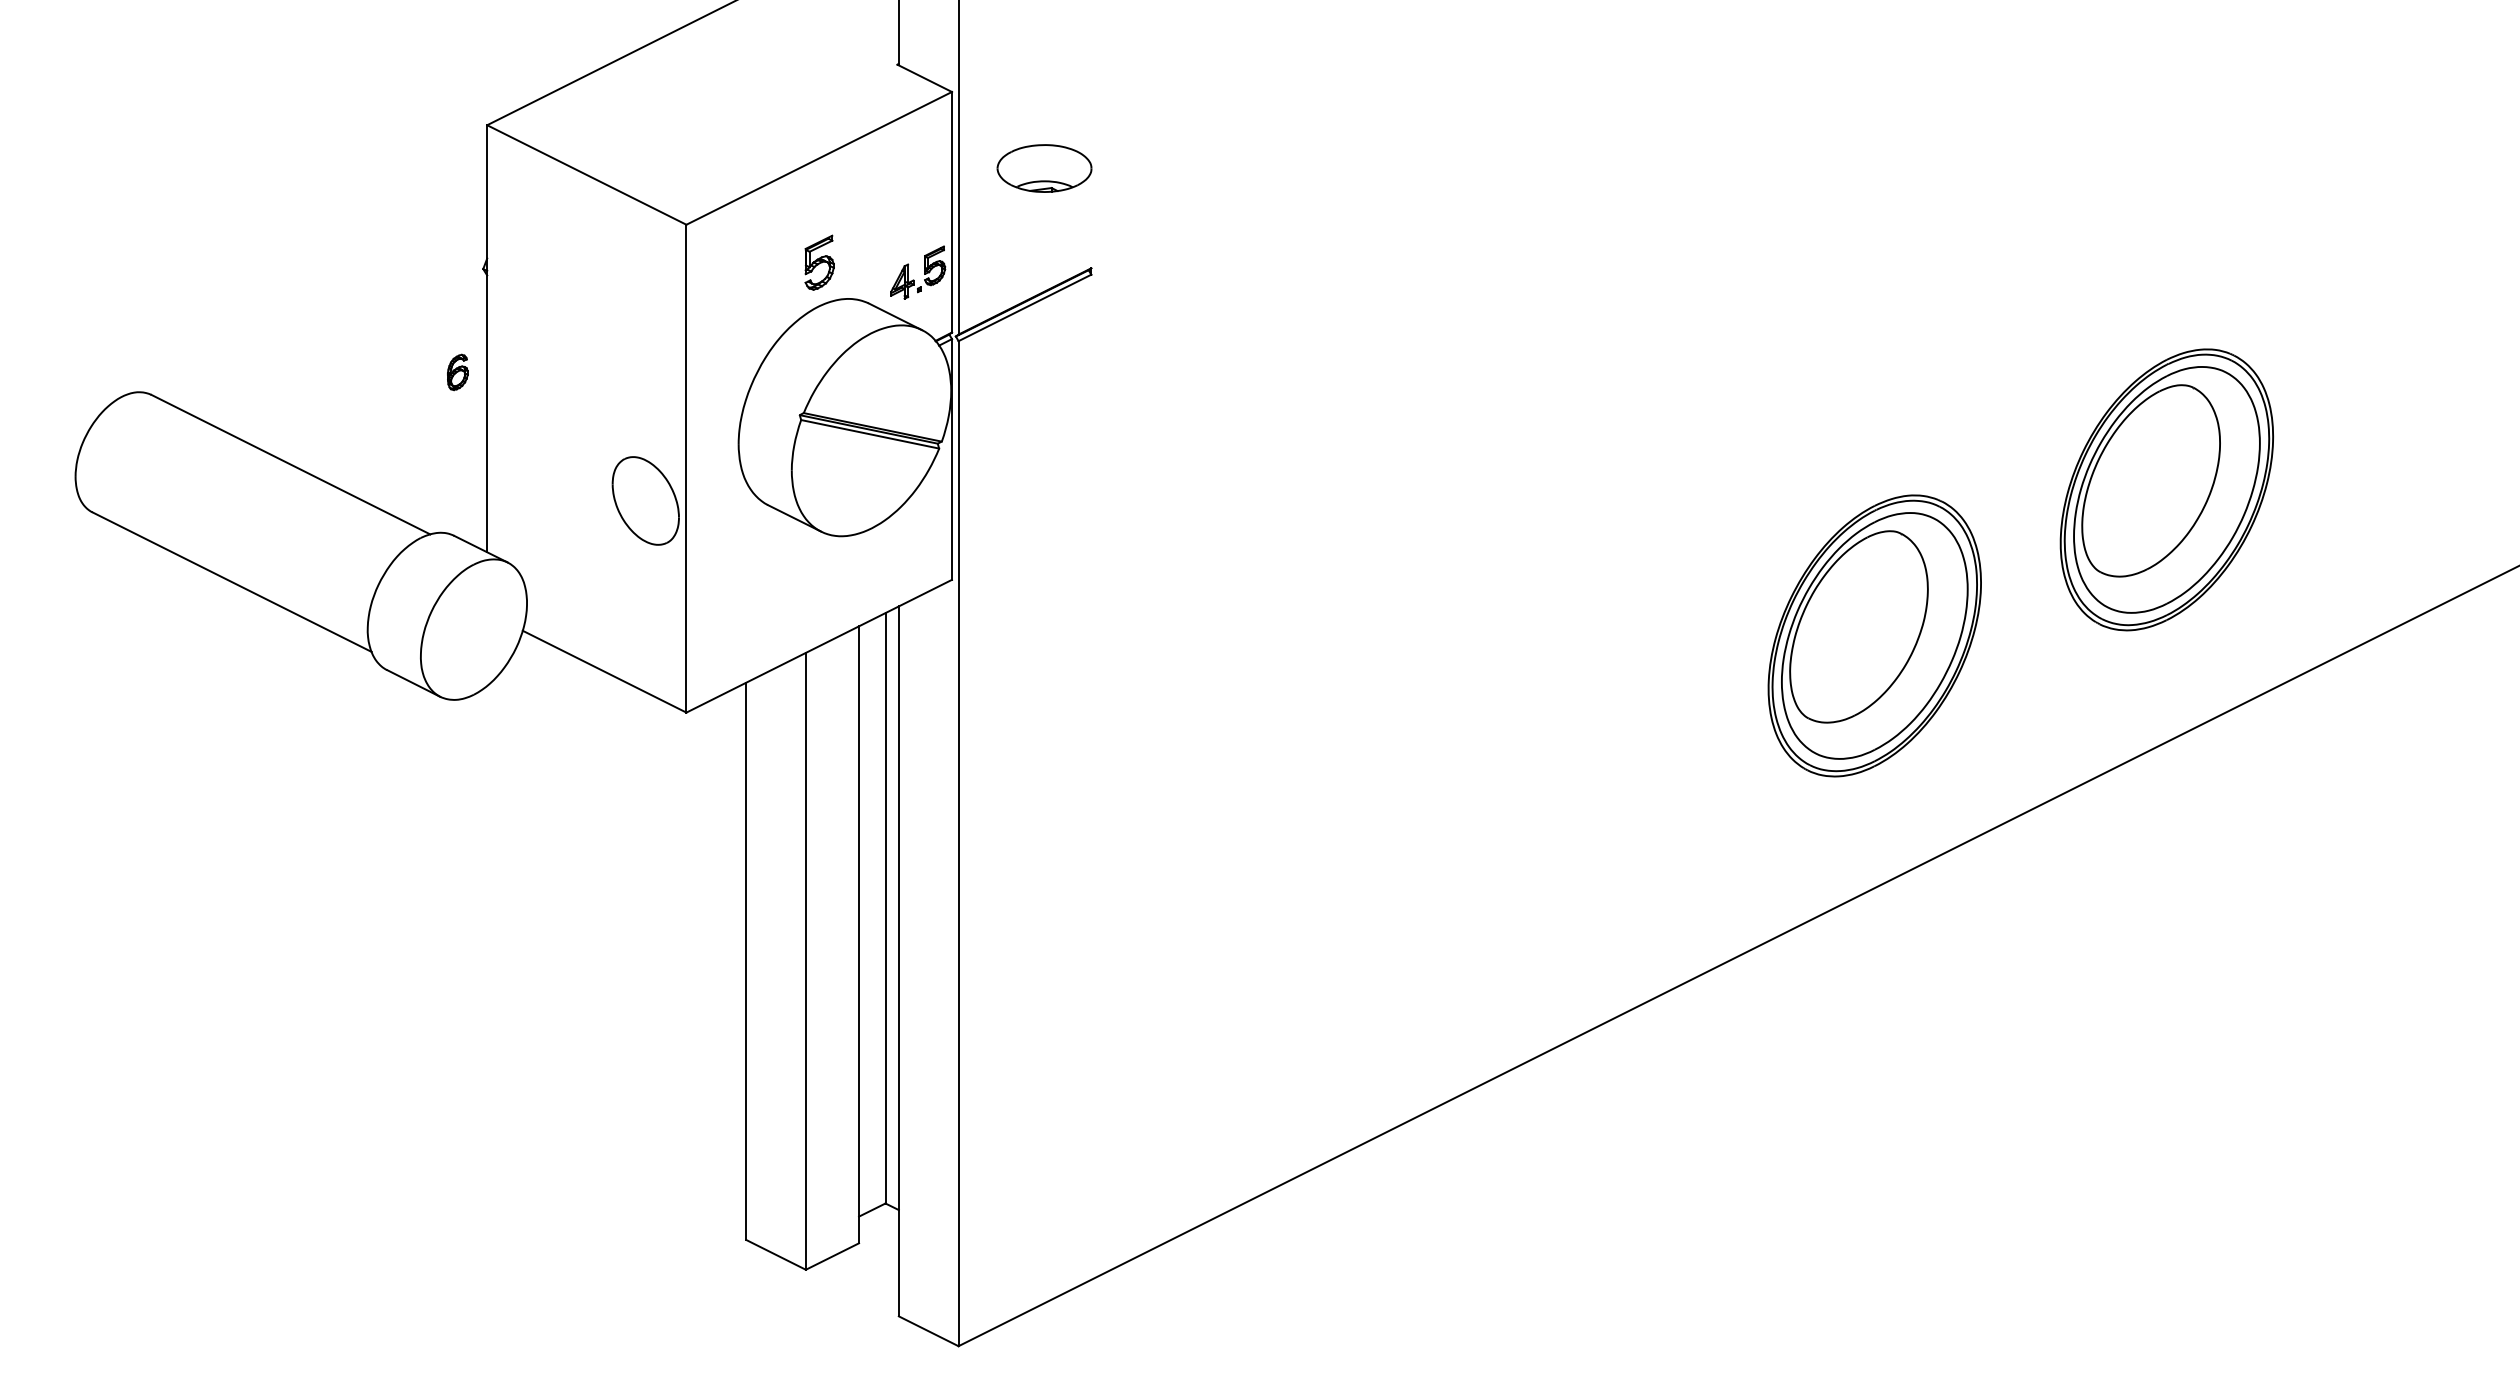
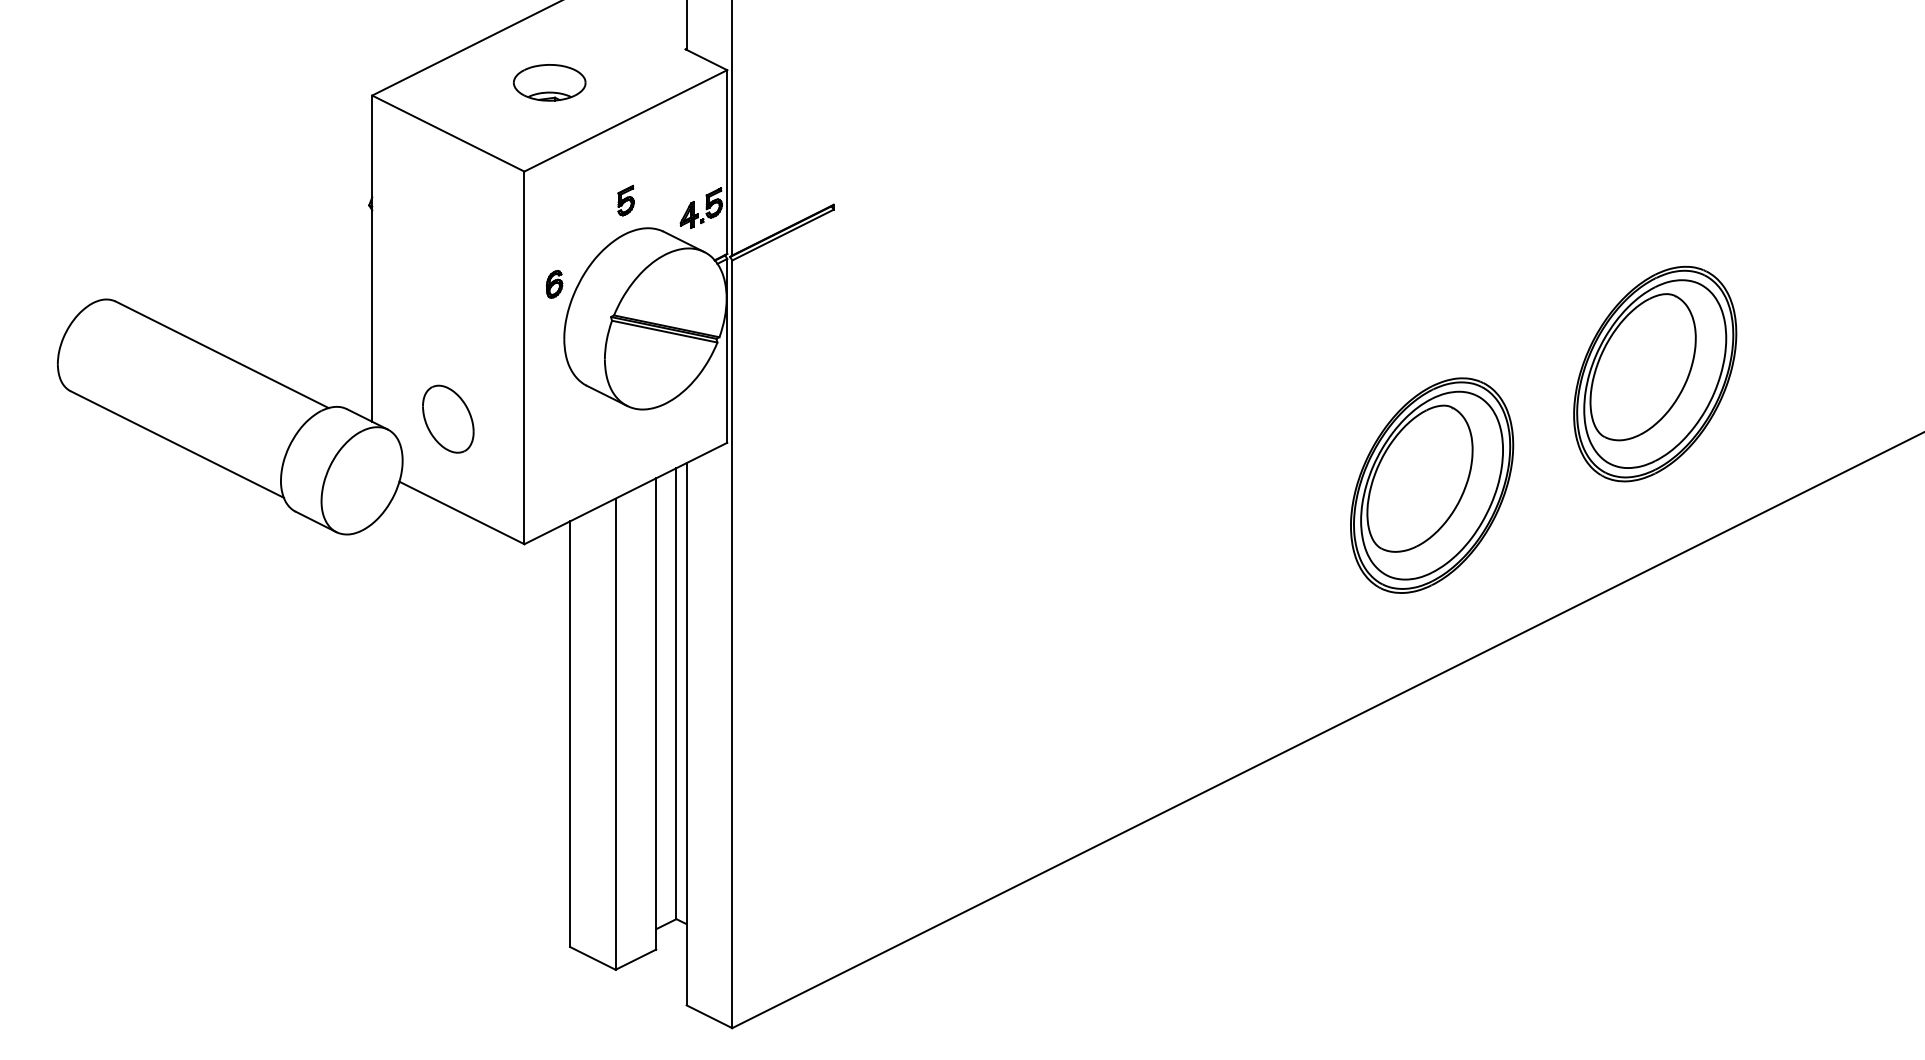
part: (1044, 168) -> (549, 82), moved
part: (819, 262) -> (626, 200), size x0.71
part: (457, 372) -> (554, 284), moved
part: (645, 500) -> (448, 418), moved

